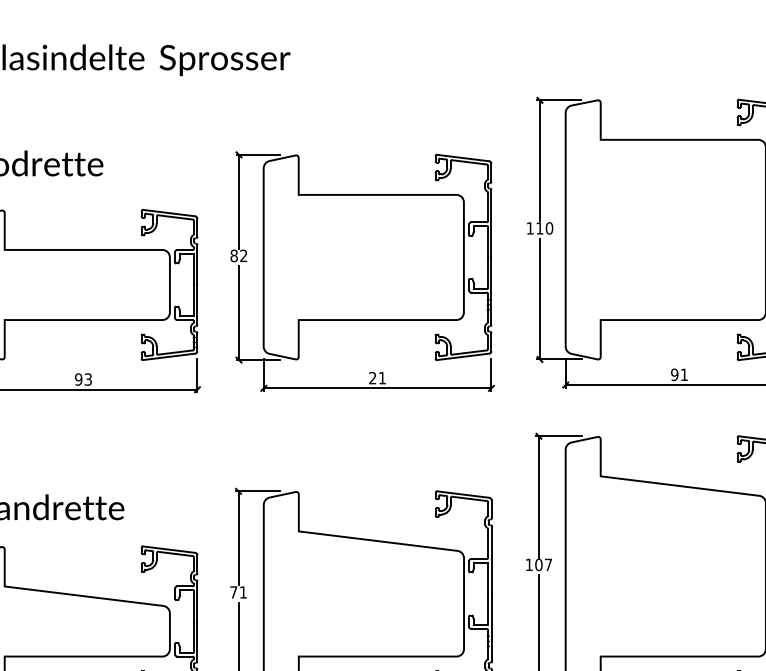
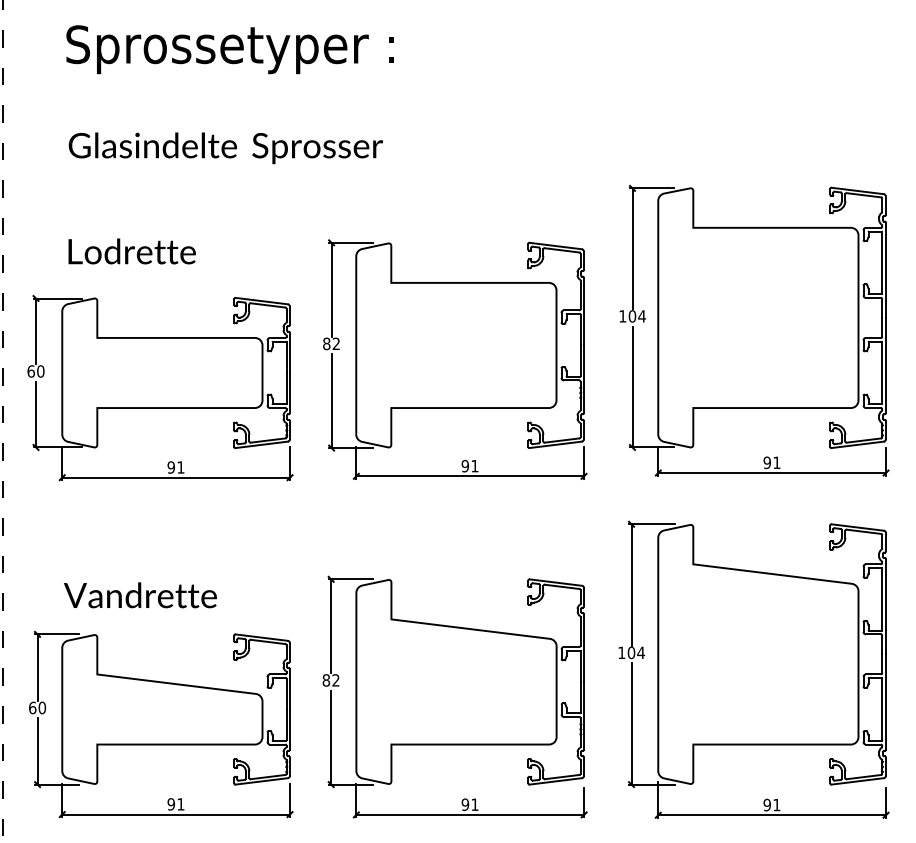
text: (543, 228) -> (636, 316), 110 -> 104
text: (372, 378) -> (465, 466), 21 -> 91
text: (87, 379) -> (180, 467), 93 -> 91
text: (548, 564) -> (641, 652), 107 -> 104
text: (237, 592) -> (330, 680), 71 -> 82

